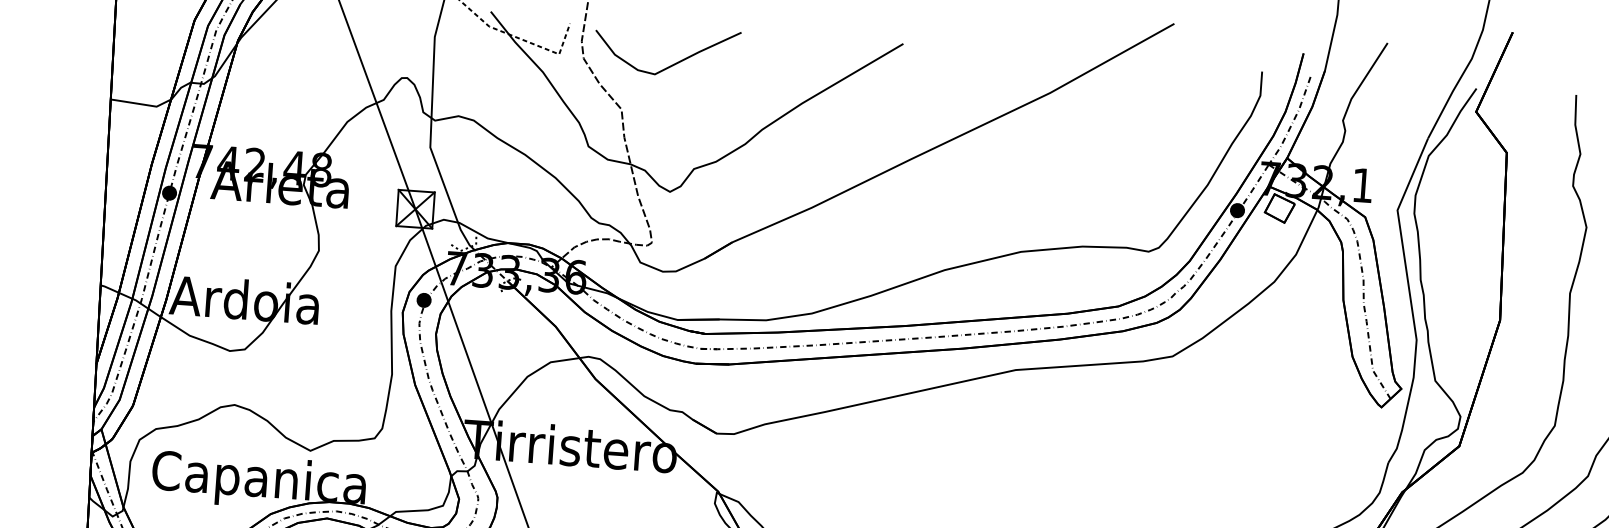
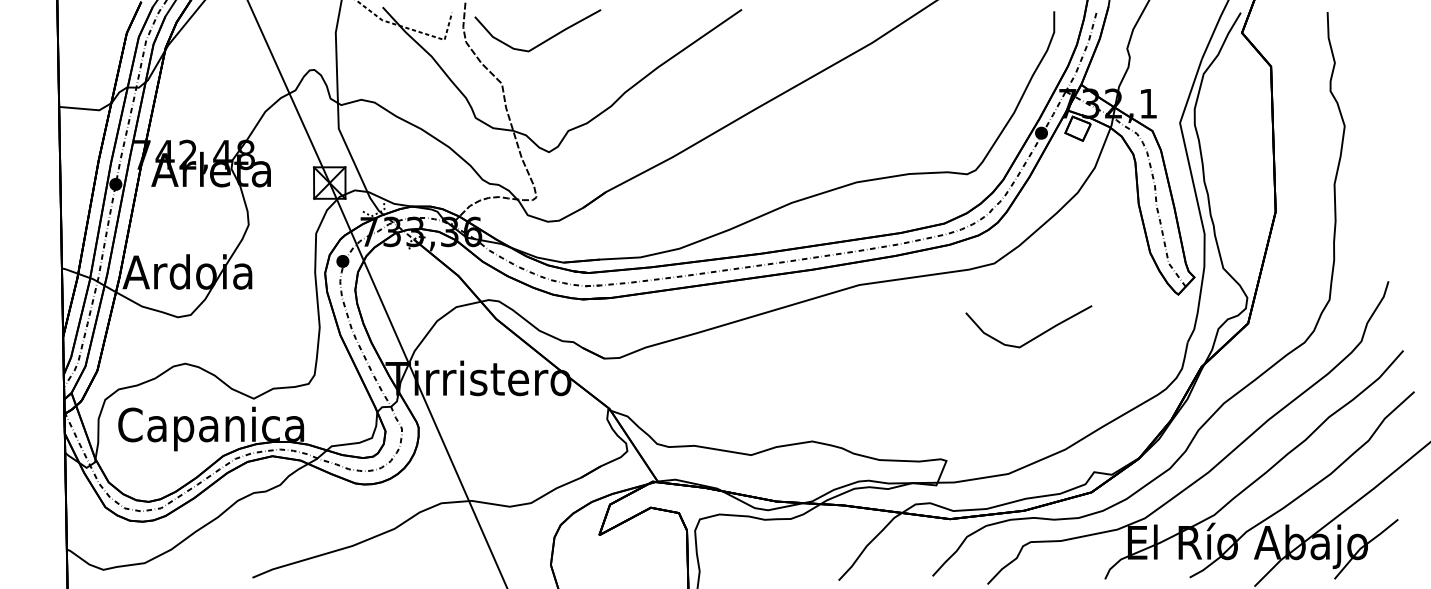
curve: (1213, 443) -> (1035, 336), added

